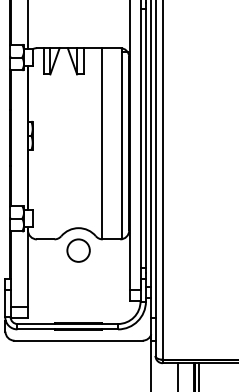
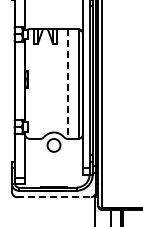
line: (102, 142) -> (67, 83), solid -> dashed
line: (79, 341) -> (54, 197), solid -> dashed

